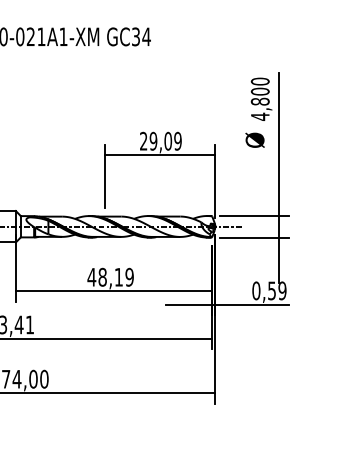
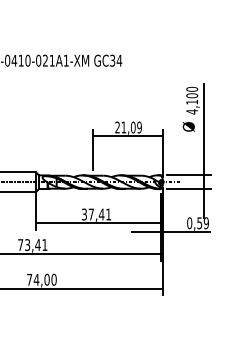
text: (260, 100) -> (192, 101), 4,800 -> 4,100
text: (152, 141) -> (123, 127), 29,09 -> 21,09
text: (110, 277) -> (96, 214), 48,19 -> 37,41

